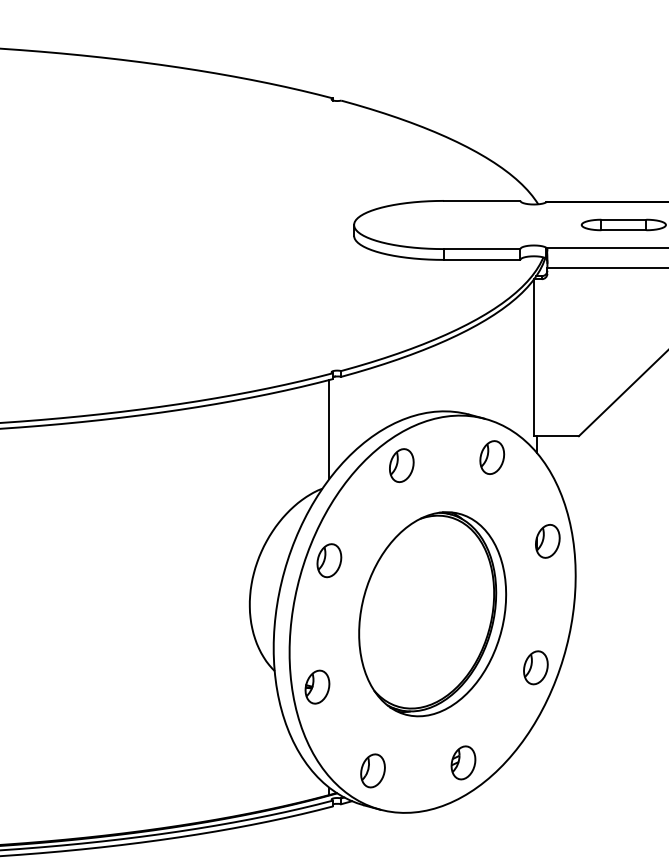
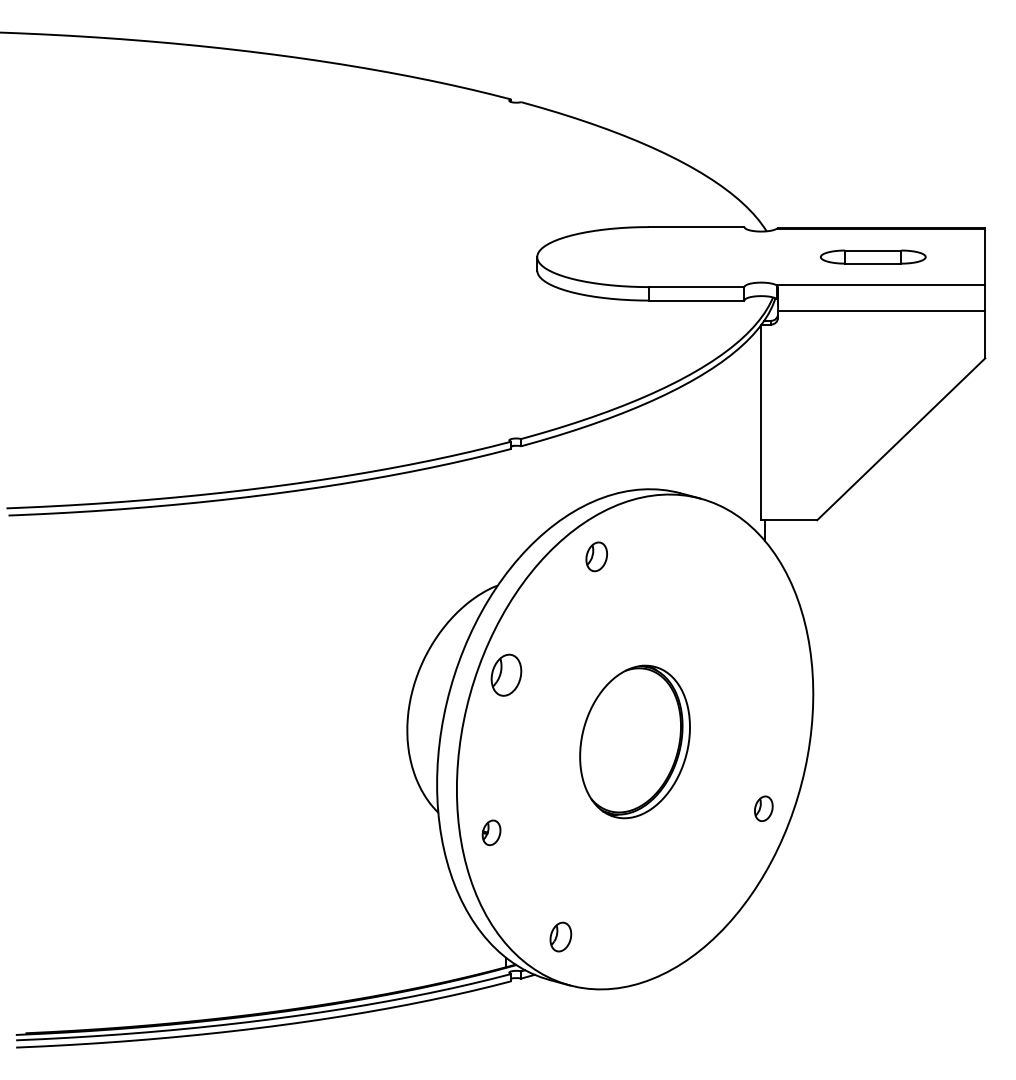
line: (329, 429) -> (506, 511), removed
part: (492, 457) -> (709, 546), removed
part: (401, 465) -> (596, 556), size x0.7
part: (547, 540) -> (778, 650), removed
part: (432, 613) -> (634, 741), size x0.6
part: (535, 667) -> (763, 808), size x0.6
part: (317, 686) -> (491, 832), size x0.6
part: (463, 762) -> (673, 926), removed
part: (372, 770) -> (560, 936), size x0.7

